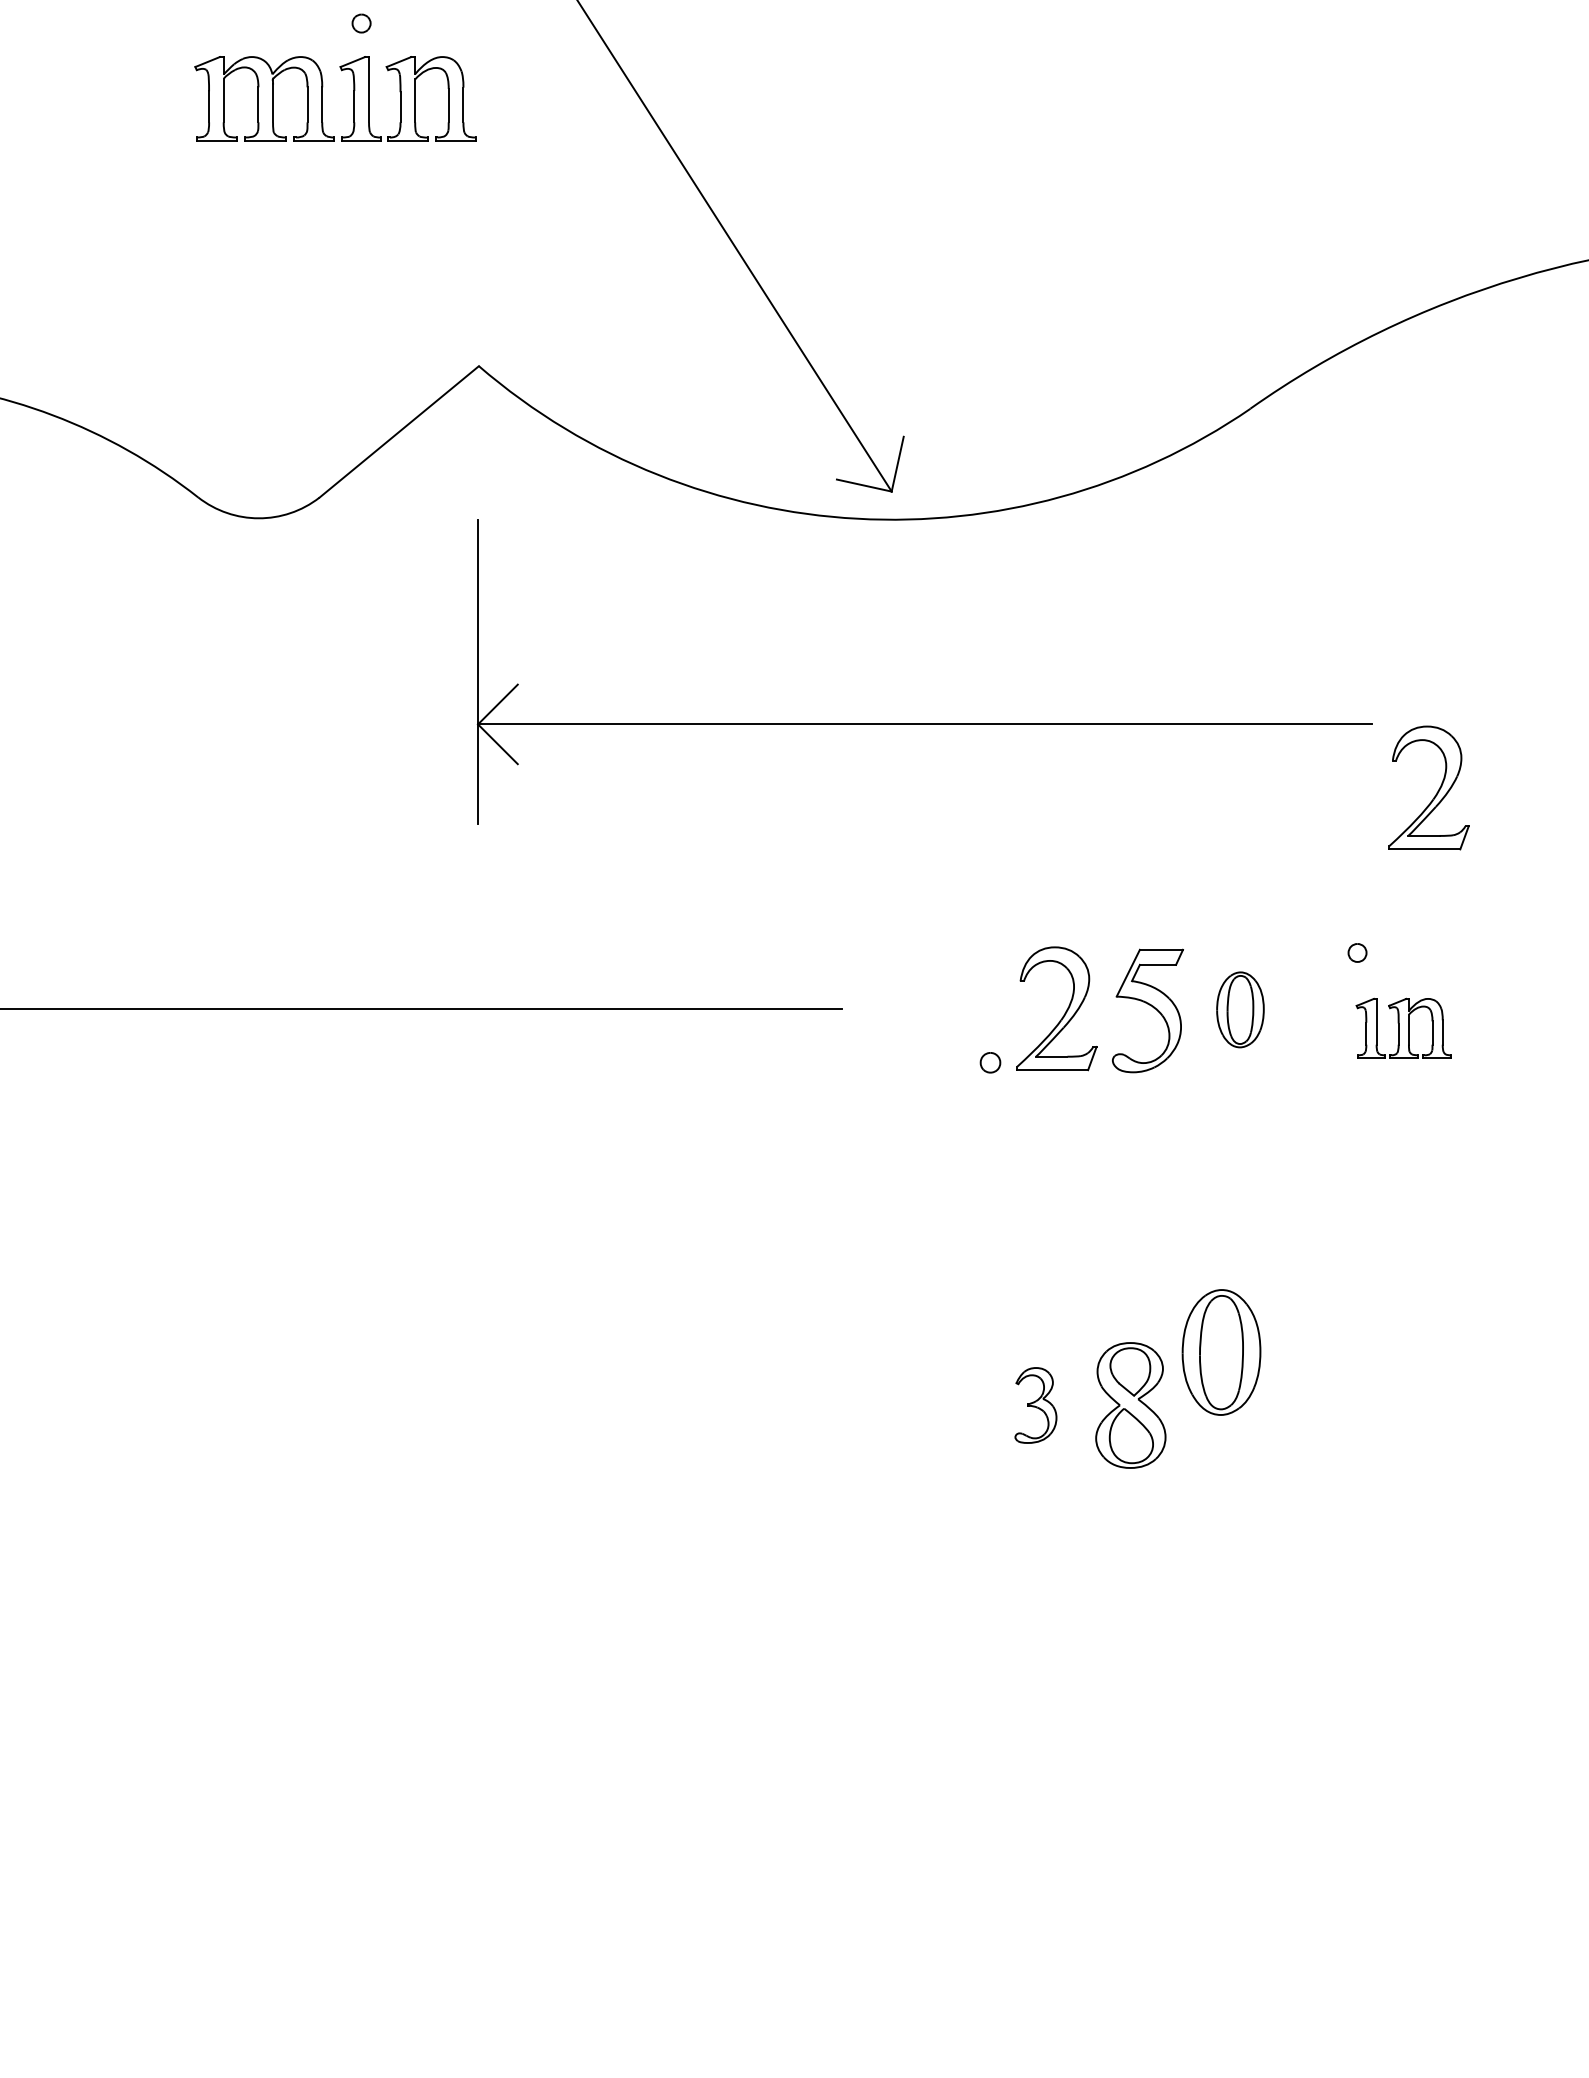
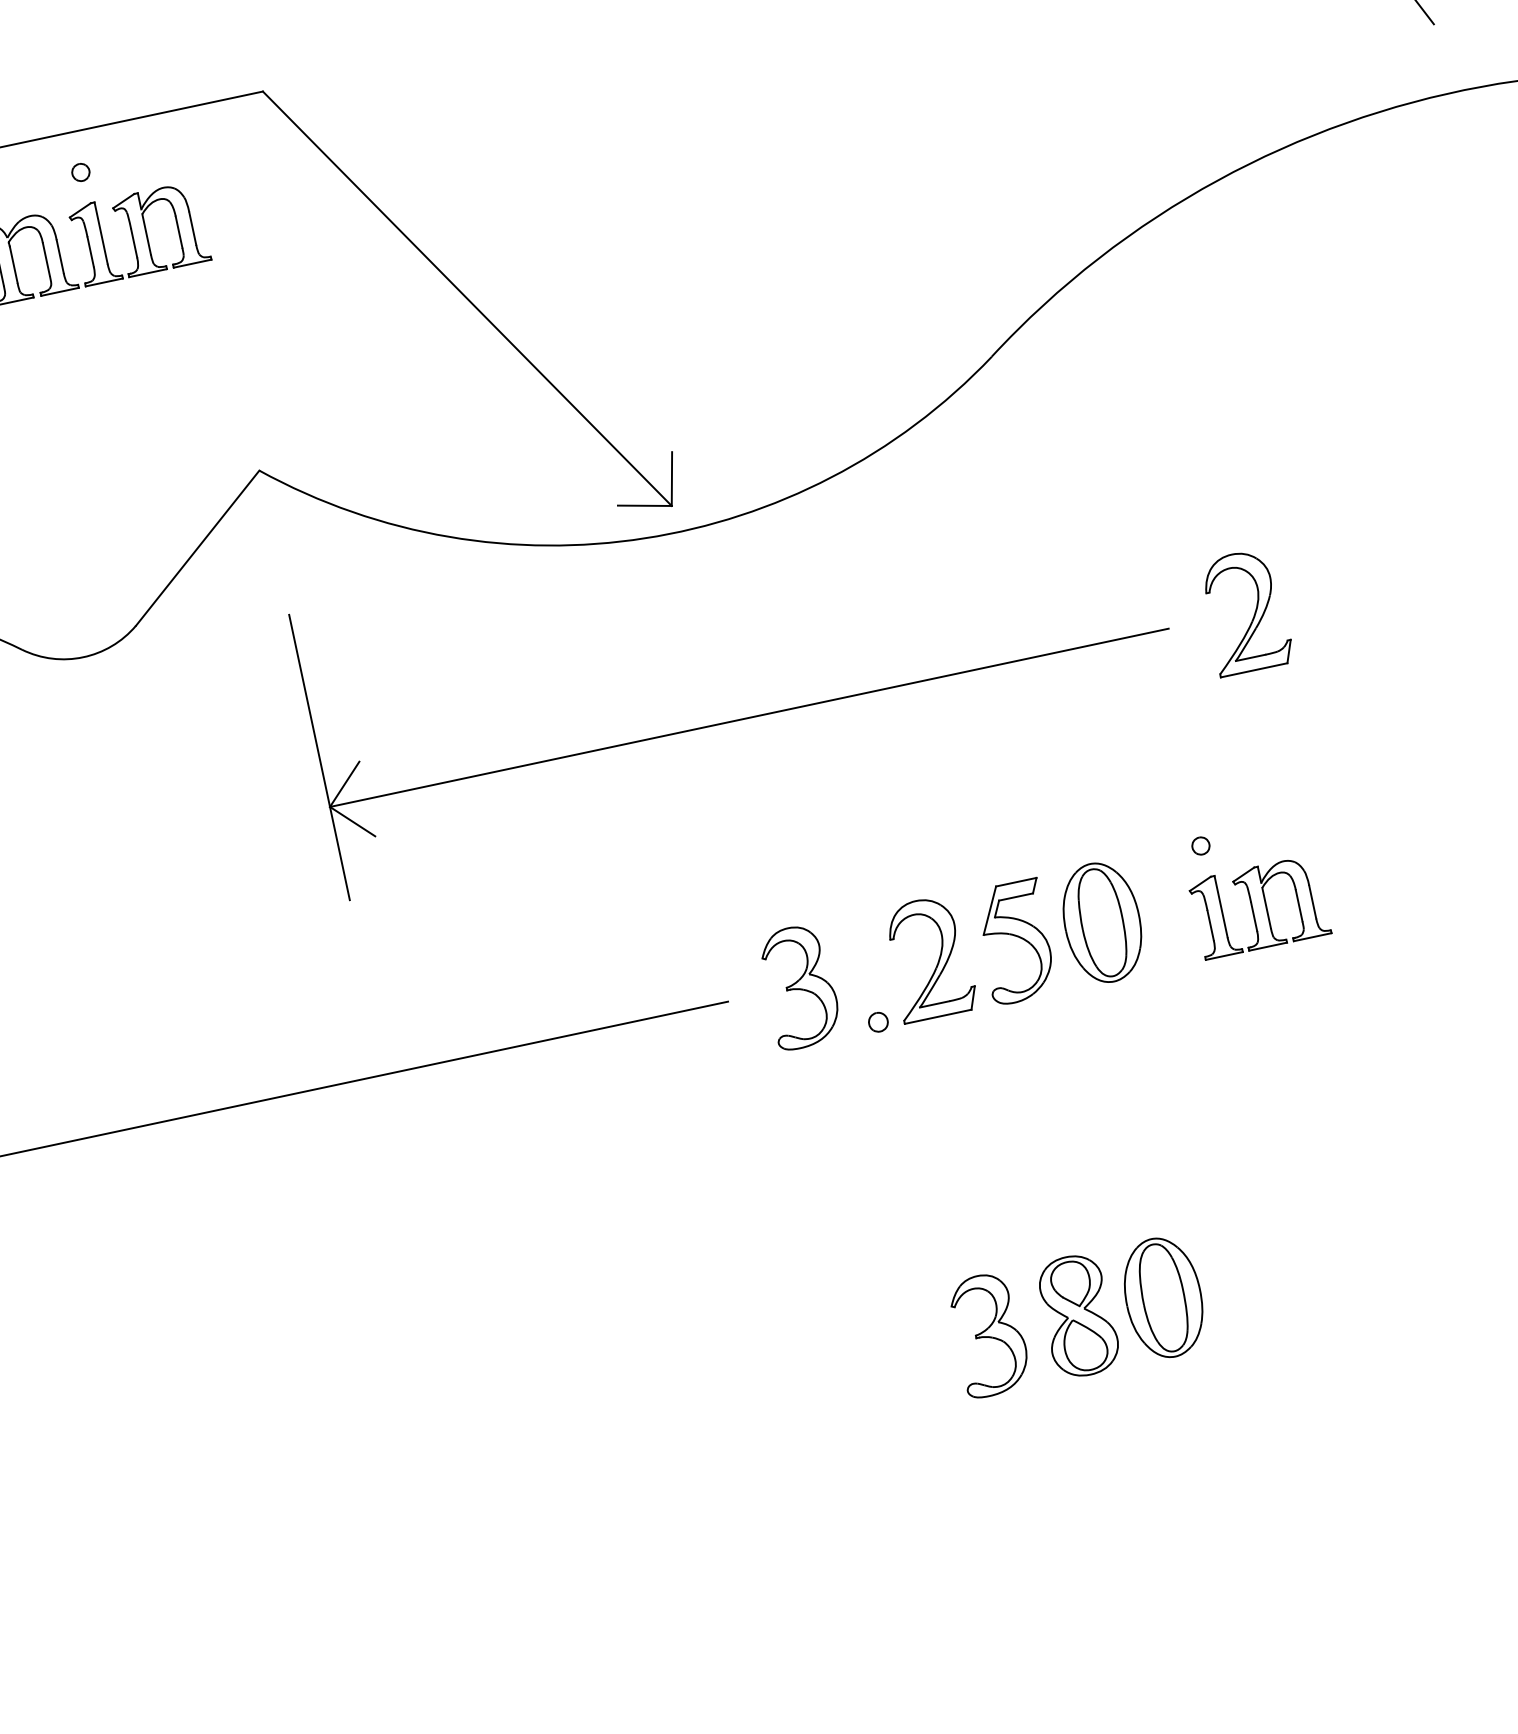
part: (1436, 792) -> (1253, 614), moved
part: (918, 1009) -> (800, 986), added
part: (1240, 1009) -> (1102, 922), size x1.67
part: (1403, 1027) -> (1258, 906), size x1.43
part: (1221, 1352) -> (1163, 1297), moved
part: (1035, 1405) -> (989, 1334), size x1.67

